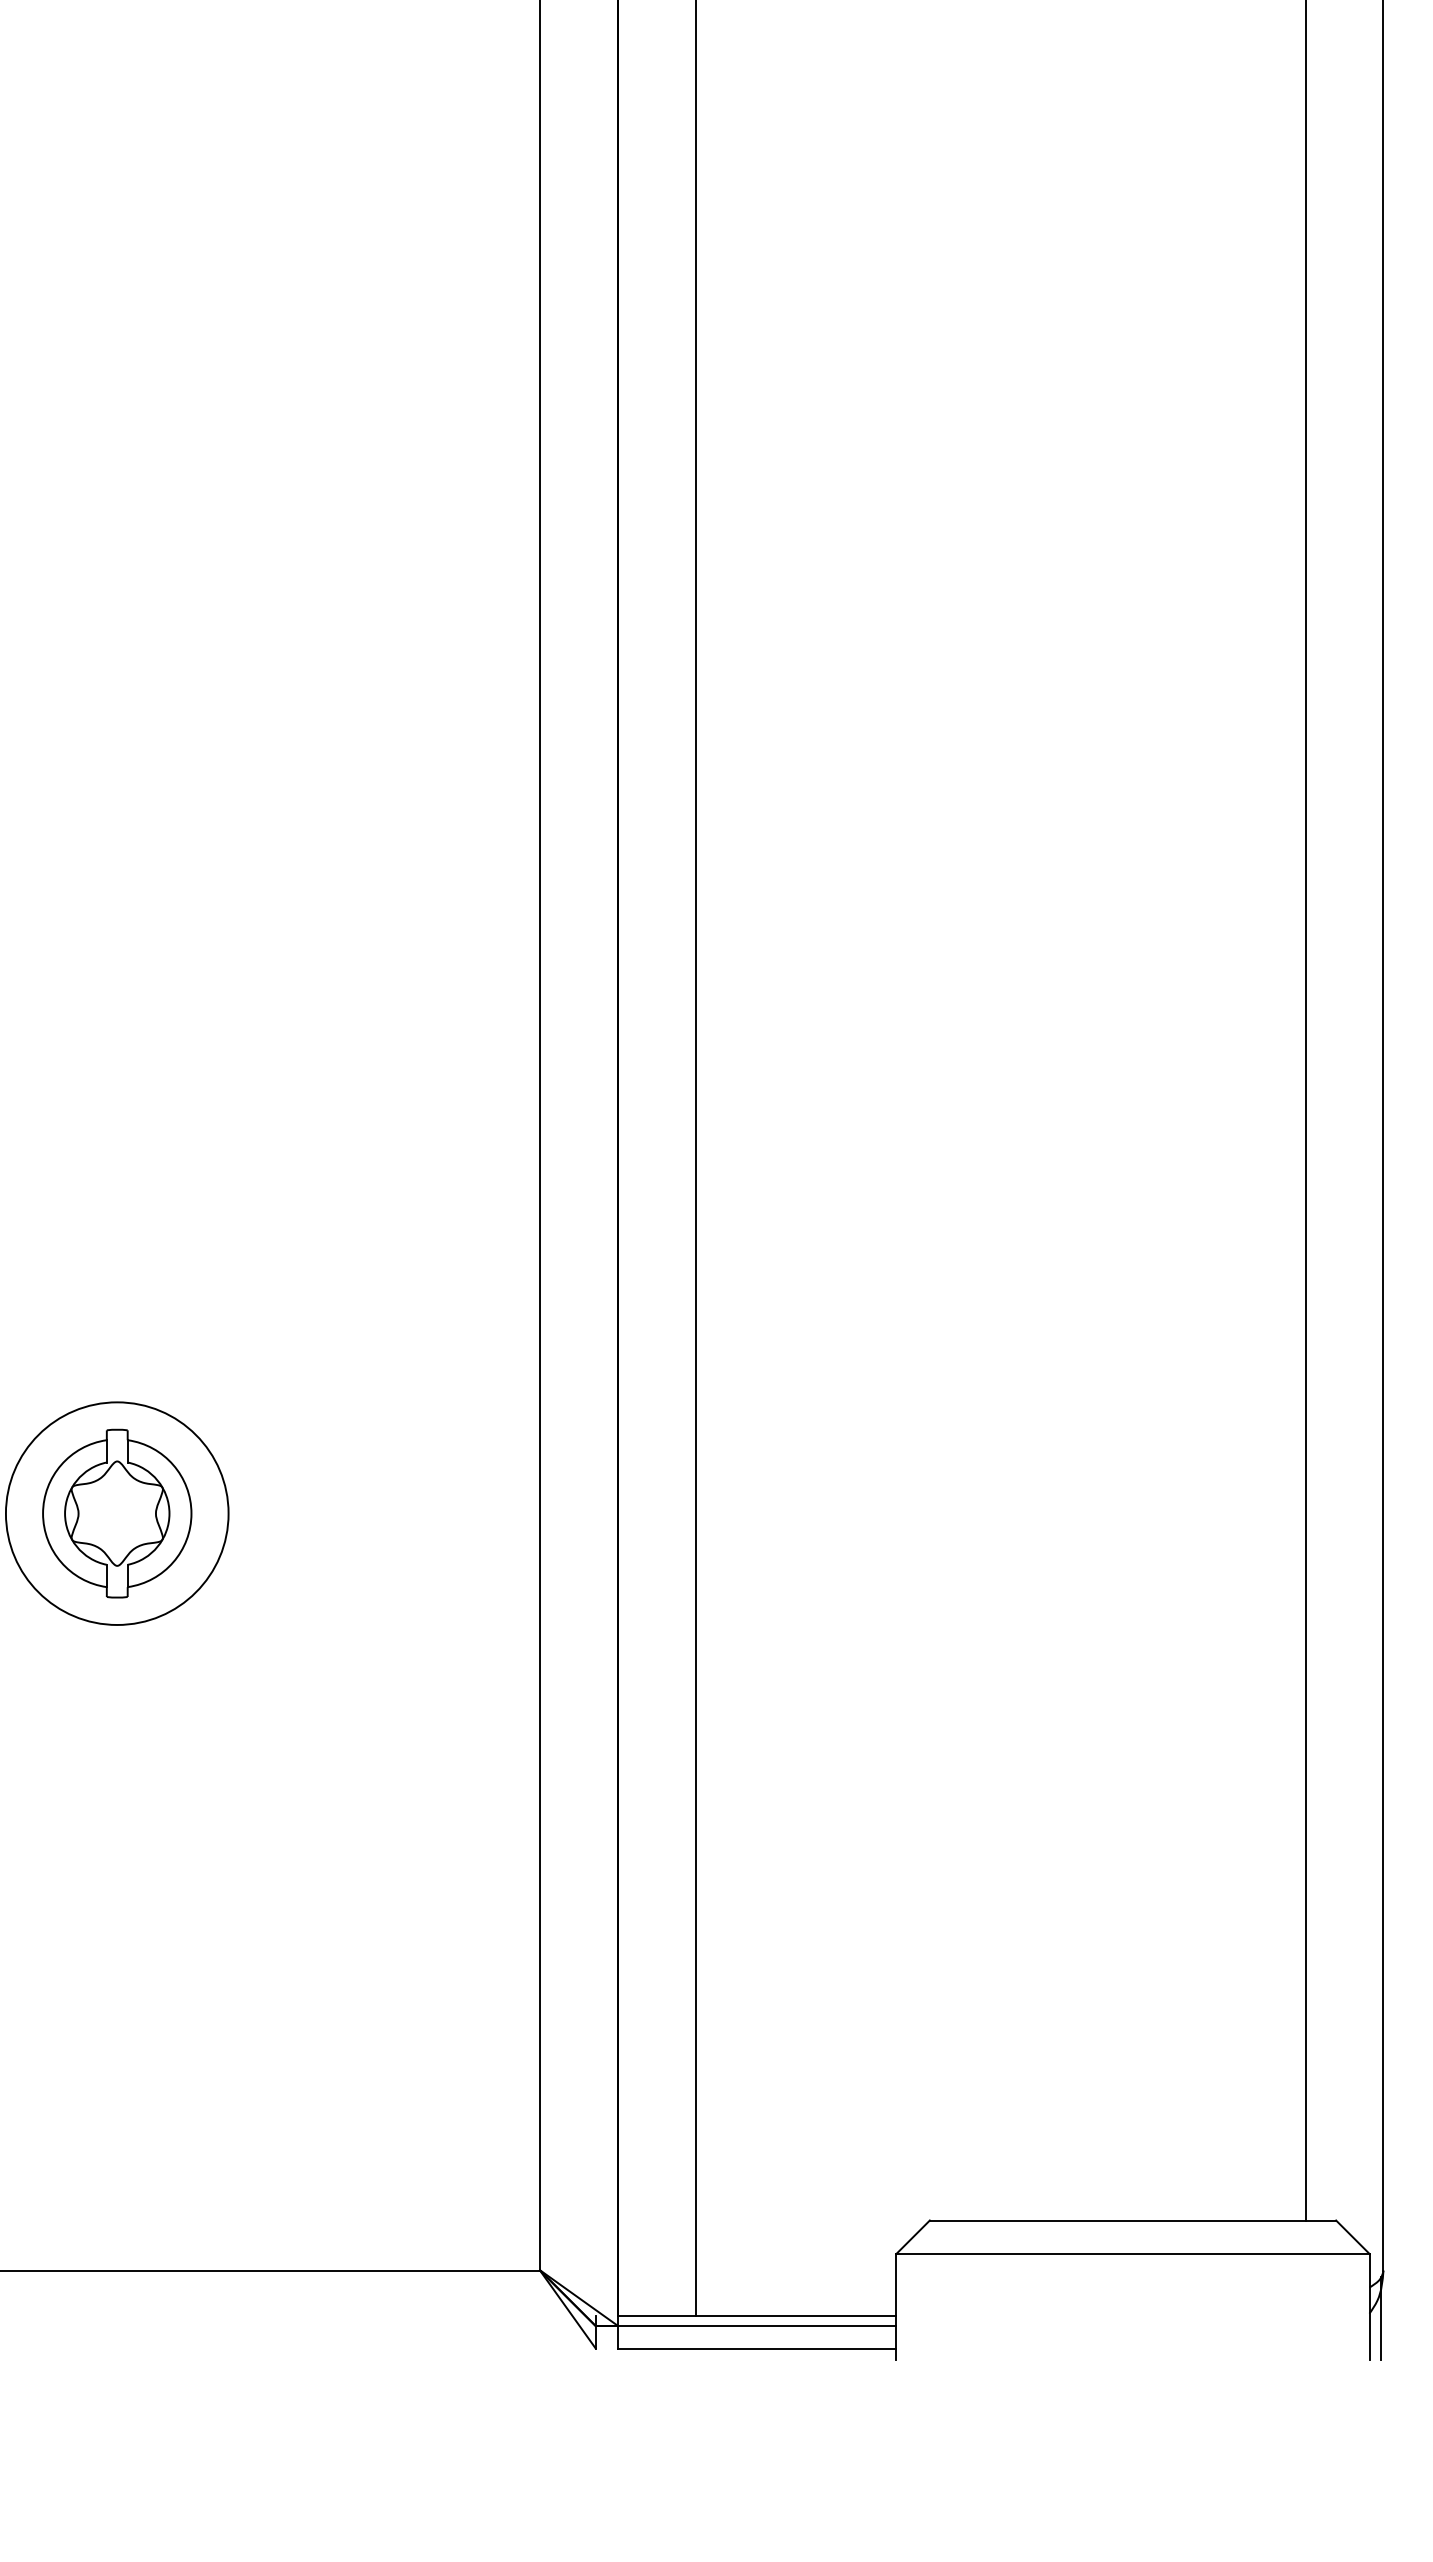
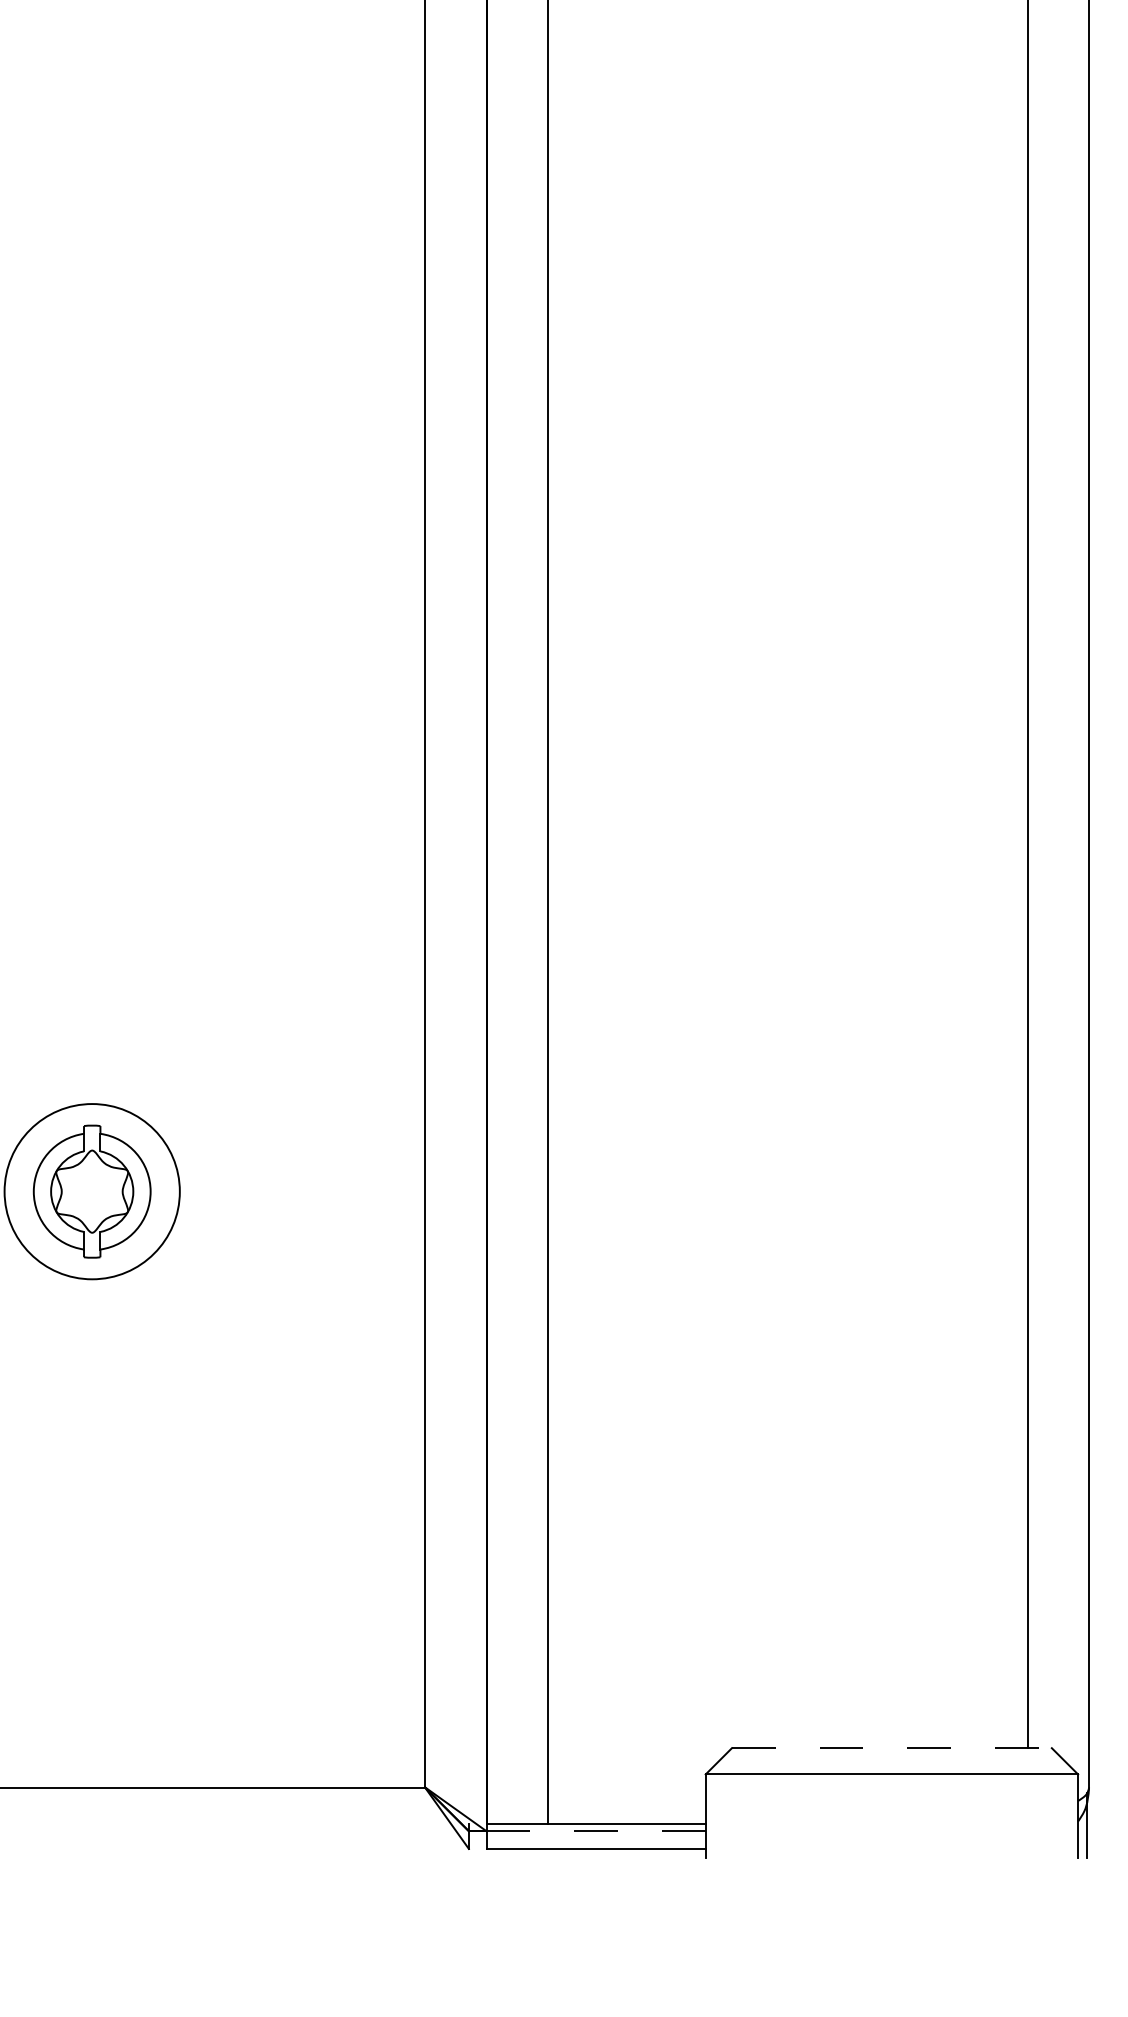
line: (1133, 2220) -> (892, 1748), solid -> dashed
line: (756, 2326) -> (595, 1831), solid -> dashed

